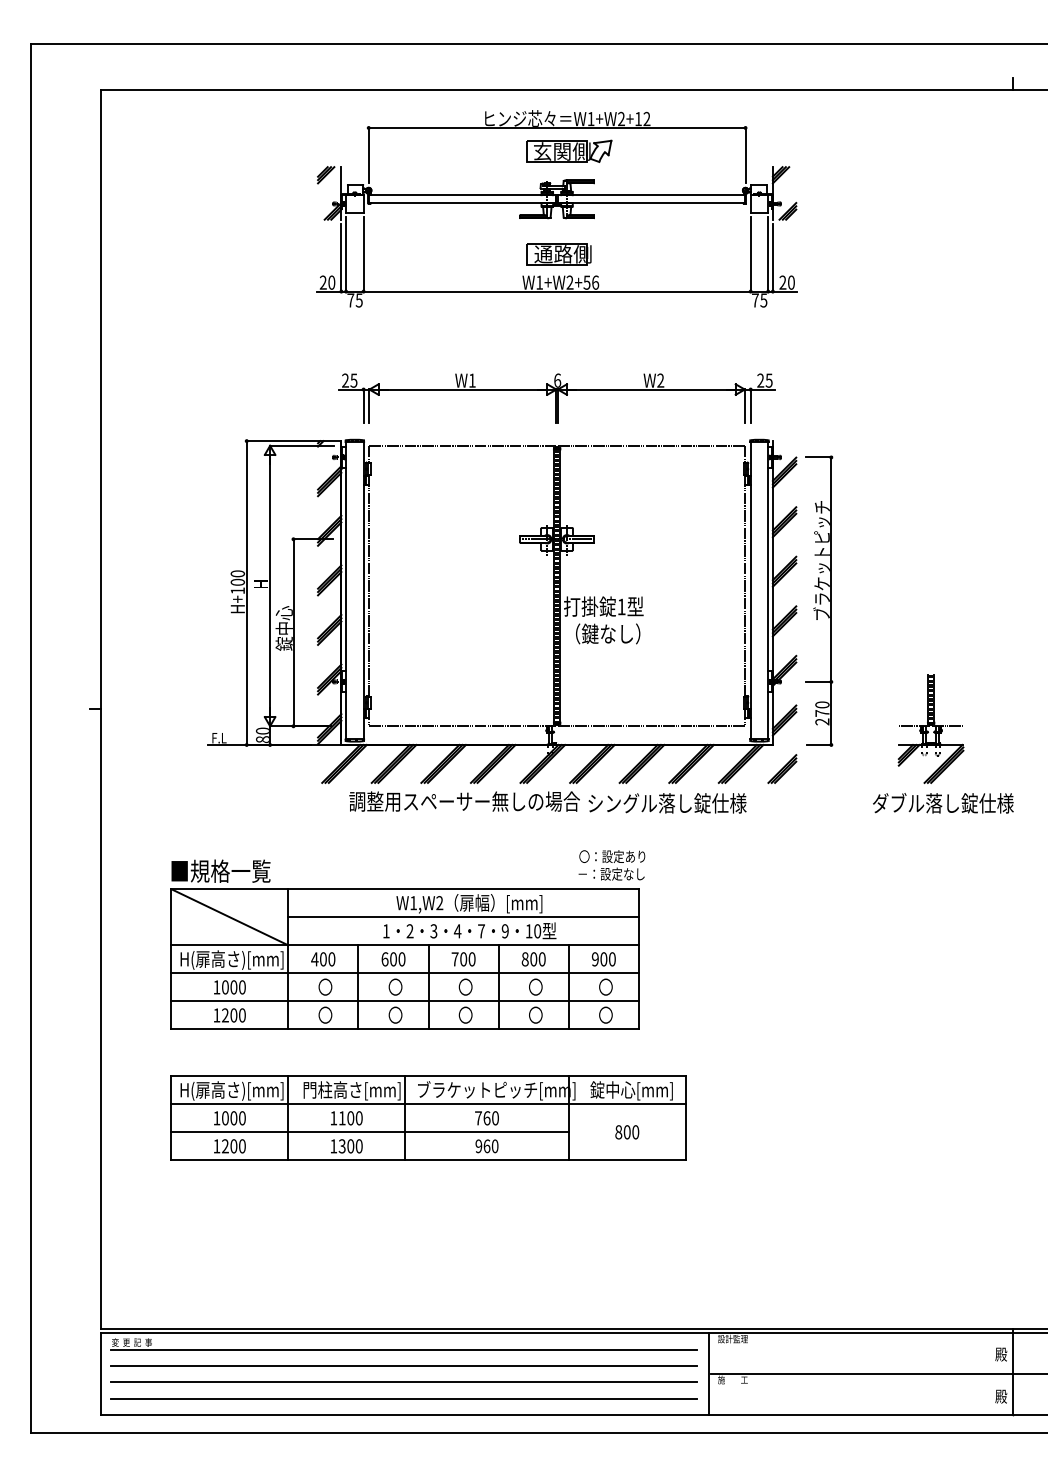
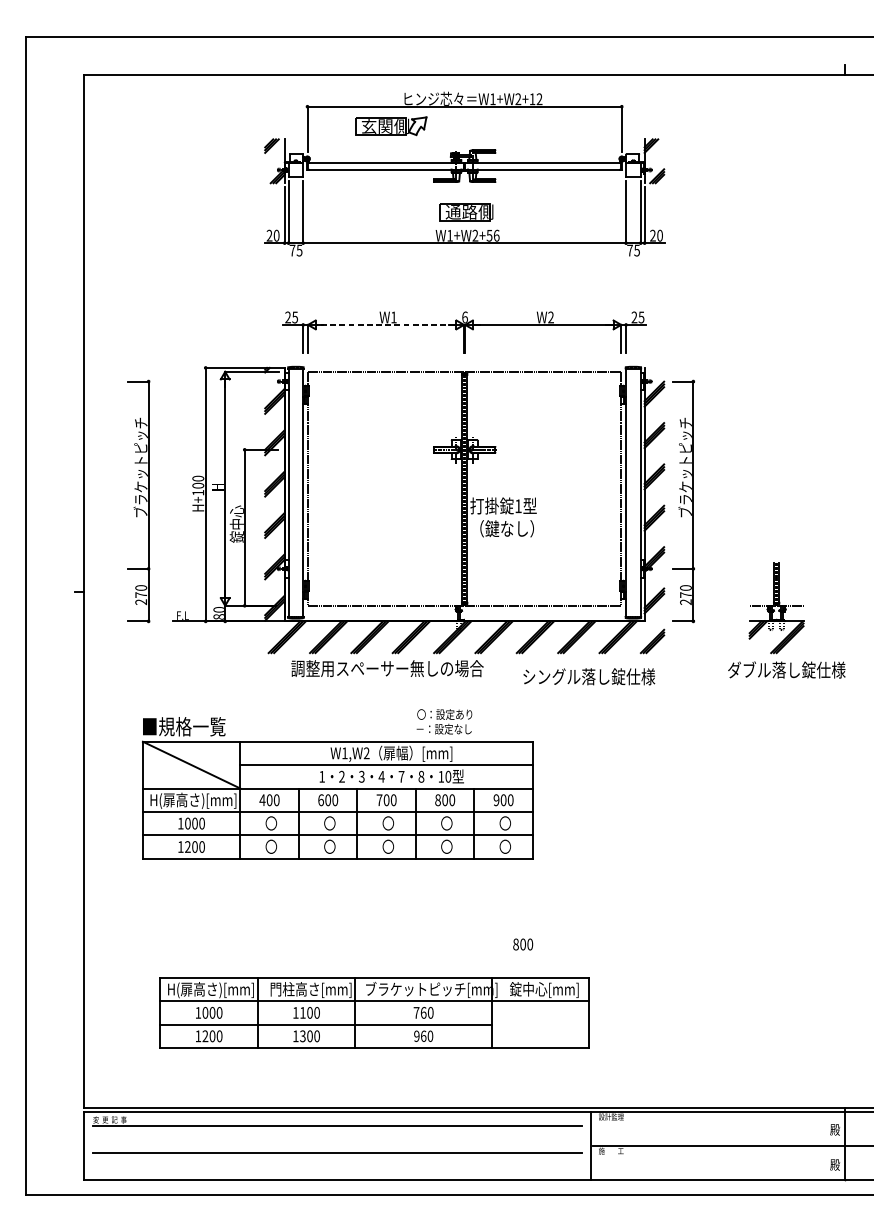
part: (569, 150) -> (391, 125), moved
line: (462, 389) -> (385, 324), solid -> dashed
part: (166, 600) -> (138, 500), added
text: (667, 803) -> (589, 676), moved
text: (611, 865) -> (444, 721), moved
text: (504, 931) -> (420, 777), 9 -> 8
part: (428, 1117) -> (374, 1012), moved
line: (404, 1366) -> (337, 1139), removed
line: (404, 1398) -> (337, 1166), removed

